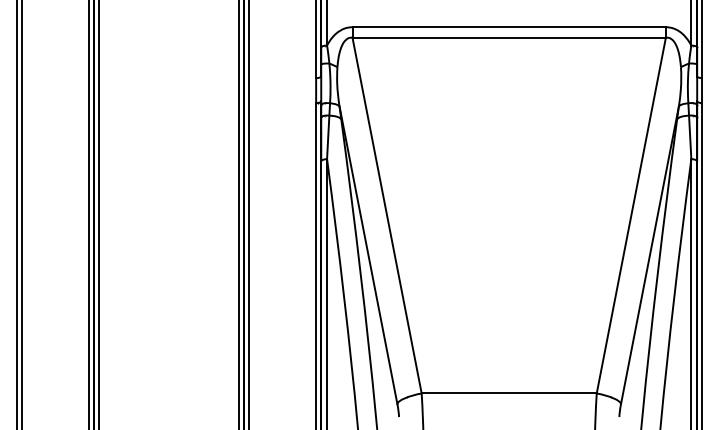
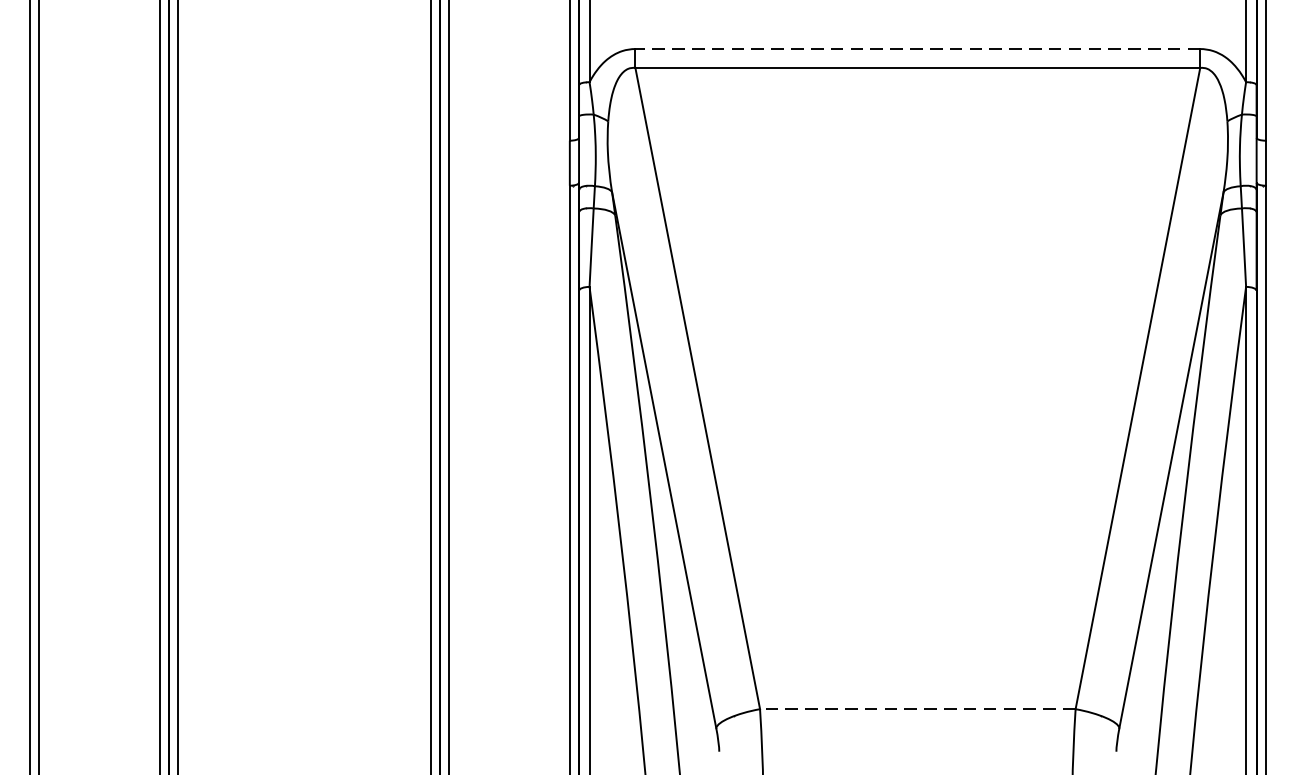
line: (509, 27) -> (918, 49), solid -> dashed
line: (509, 393) -> (918, 709), solid -> dashed

